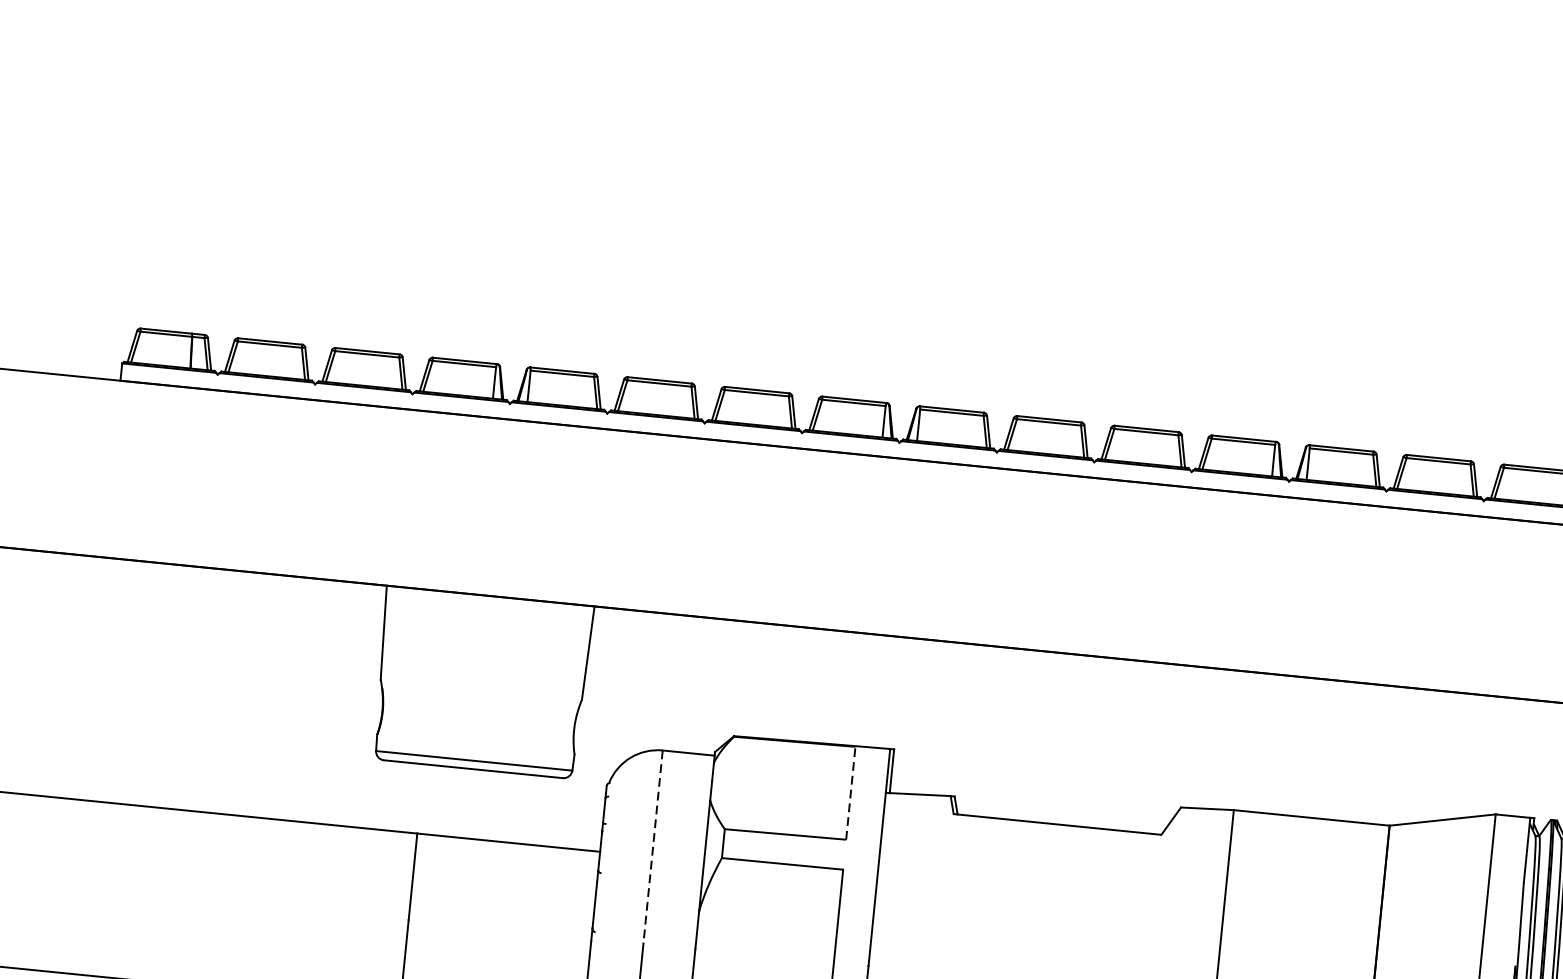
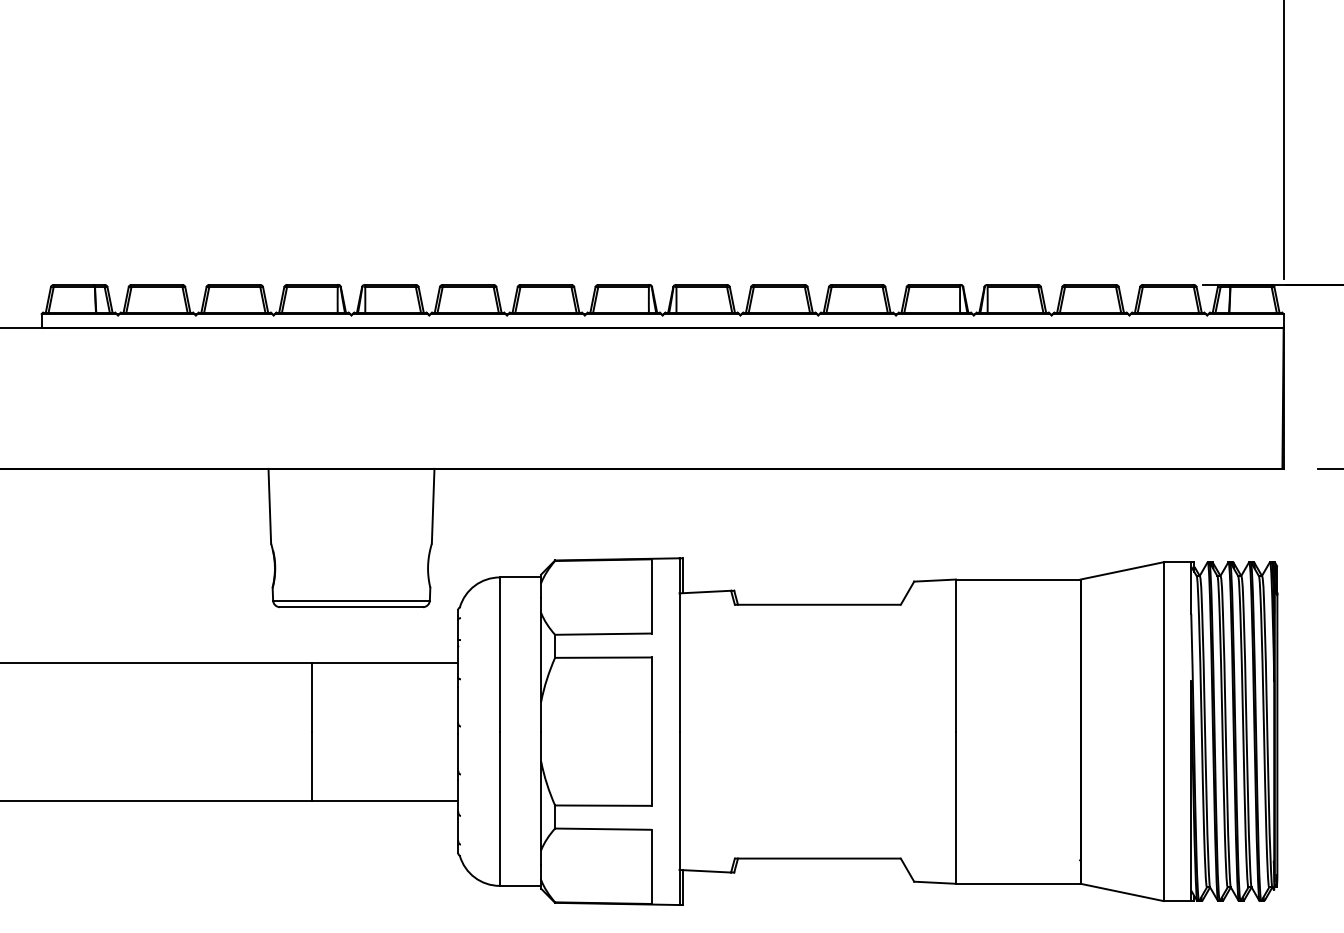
line: (850, 792) -> (651, 595), dashed -> solid
line: (652, 848) -> (499, 655), dashed -> solid

